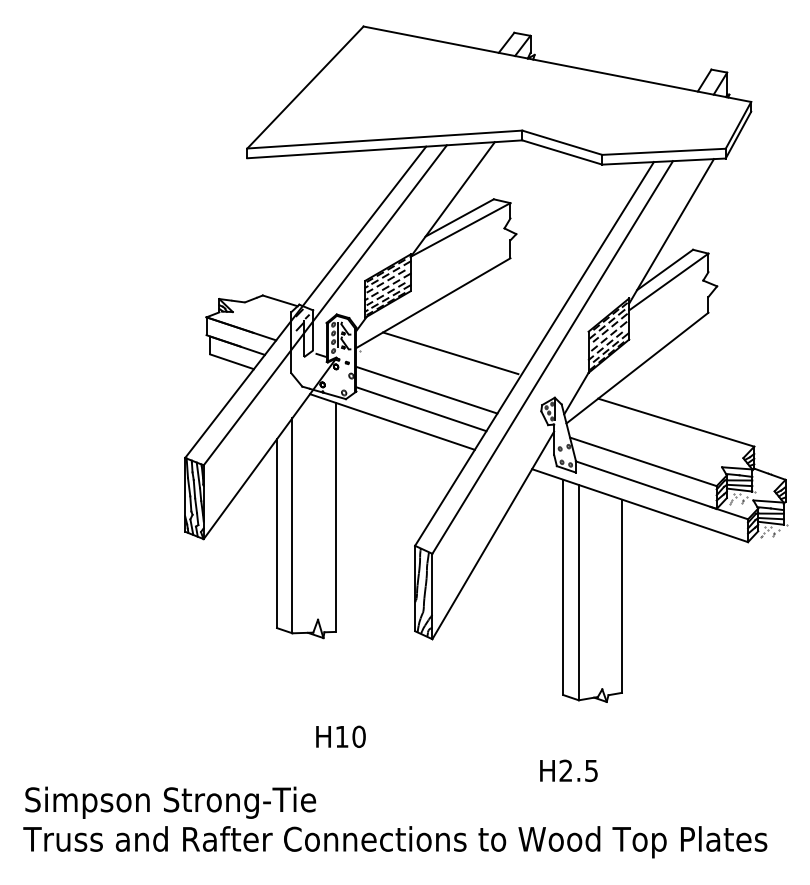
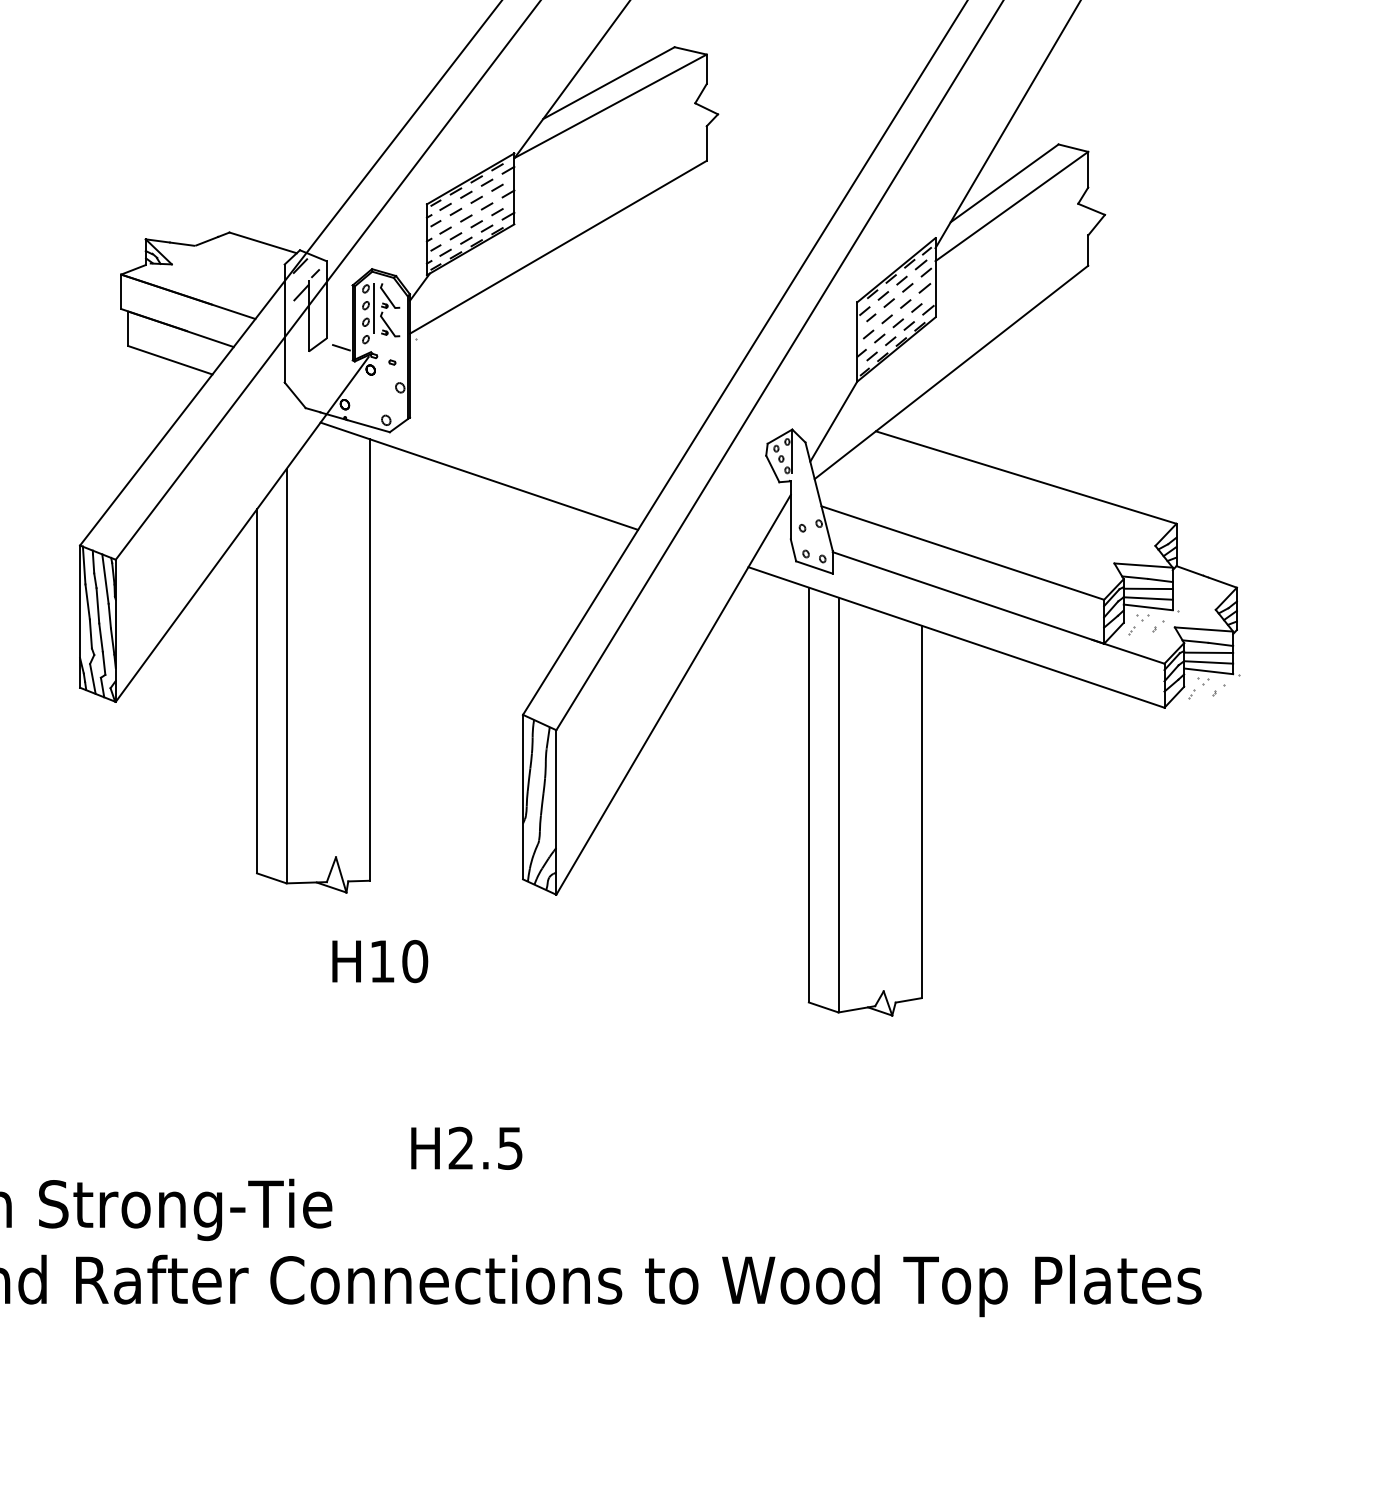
line: (450, 353) -> (591, 344), removed
line: (426, 389) -> (544, 413), removed
line: (421, 409) -> (535, 452), removed
text: (340, 736) -> (379, 960), moved
text: (568, 770) -> (465, 1147), moved

